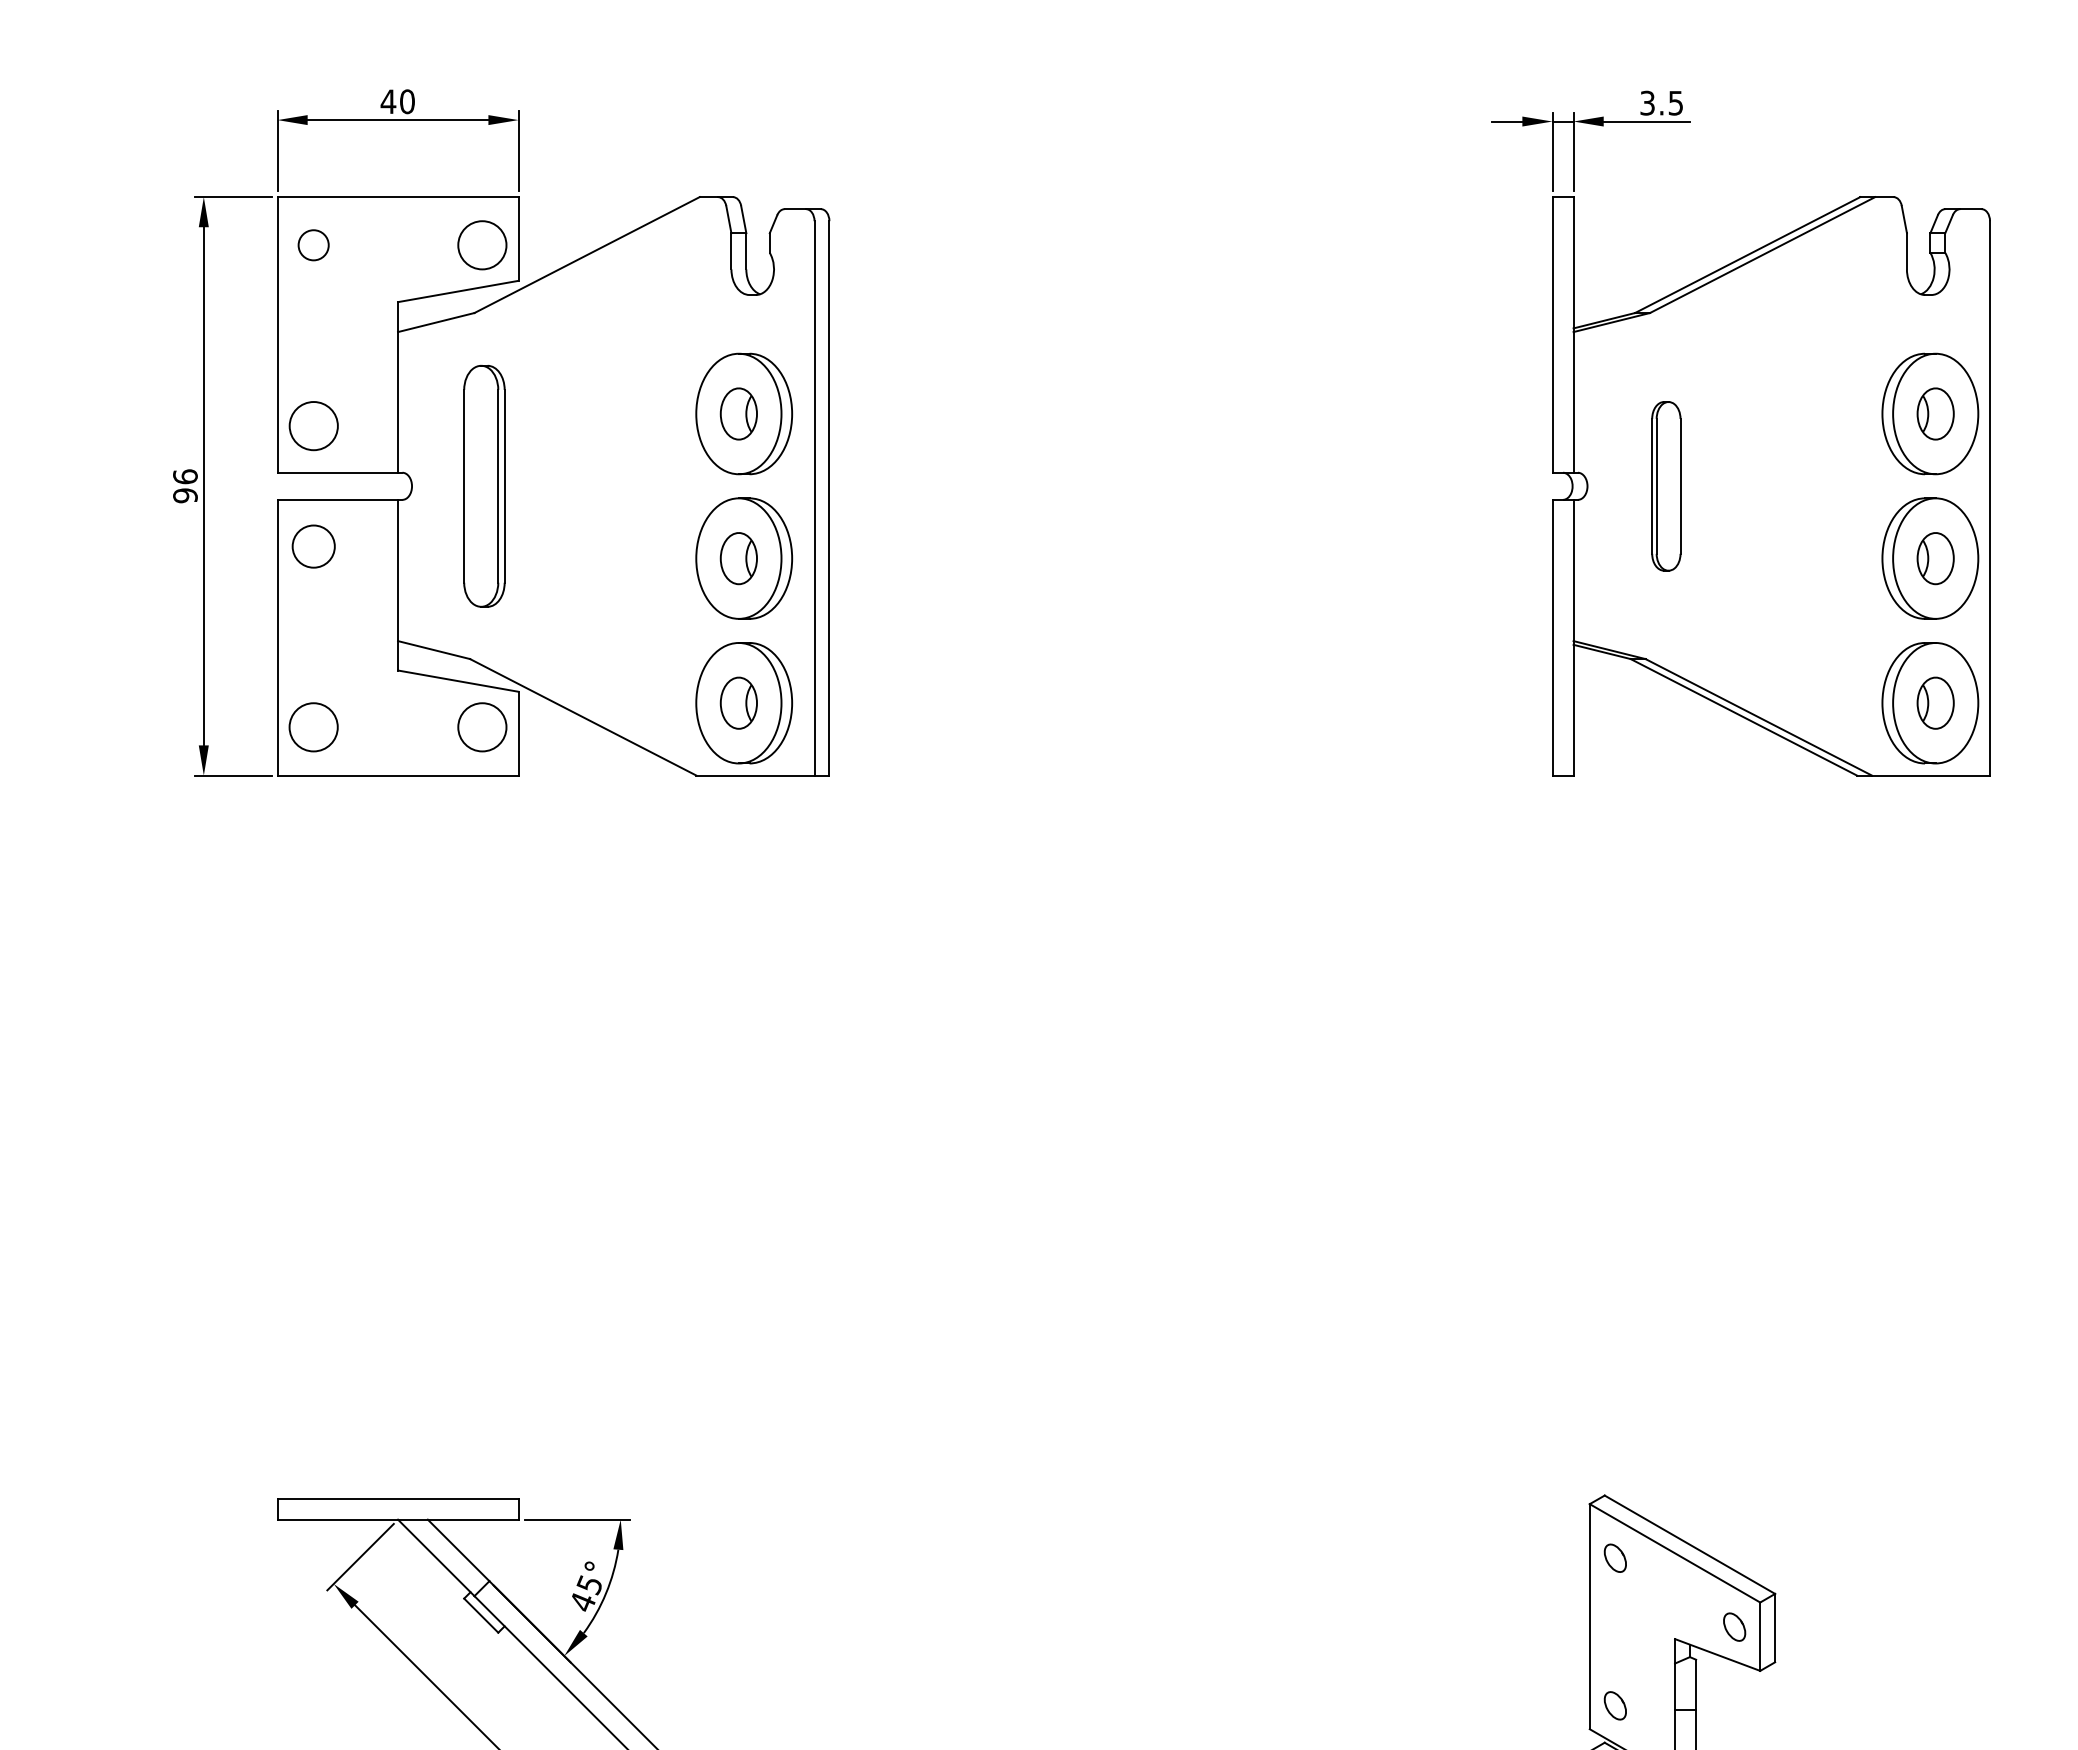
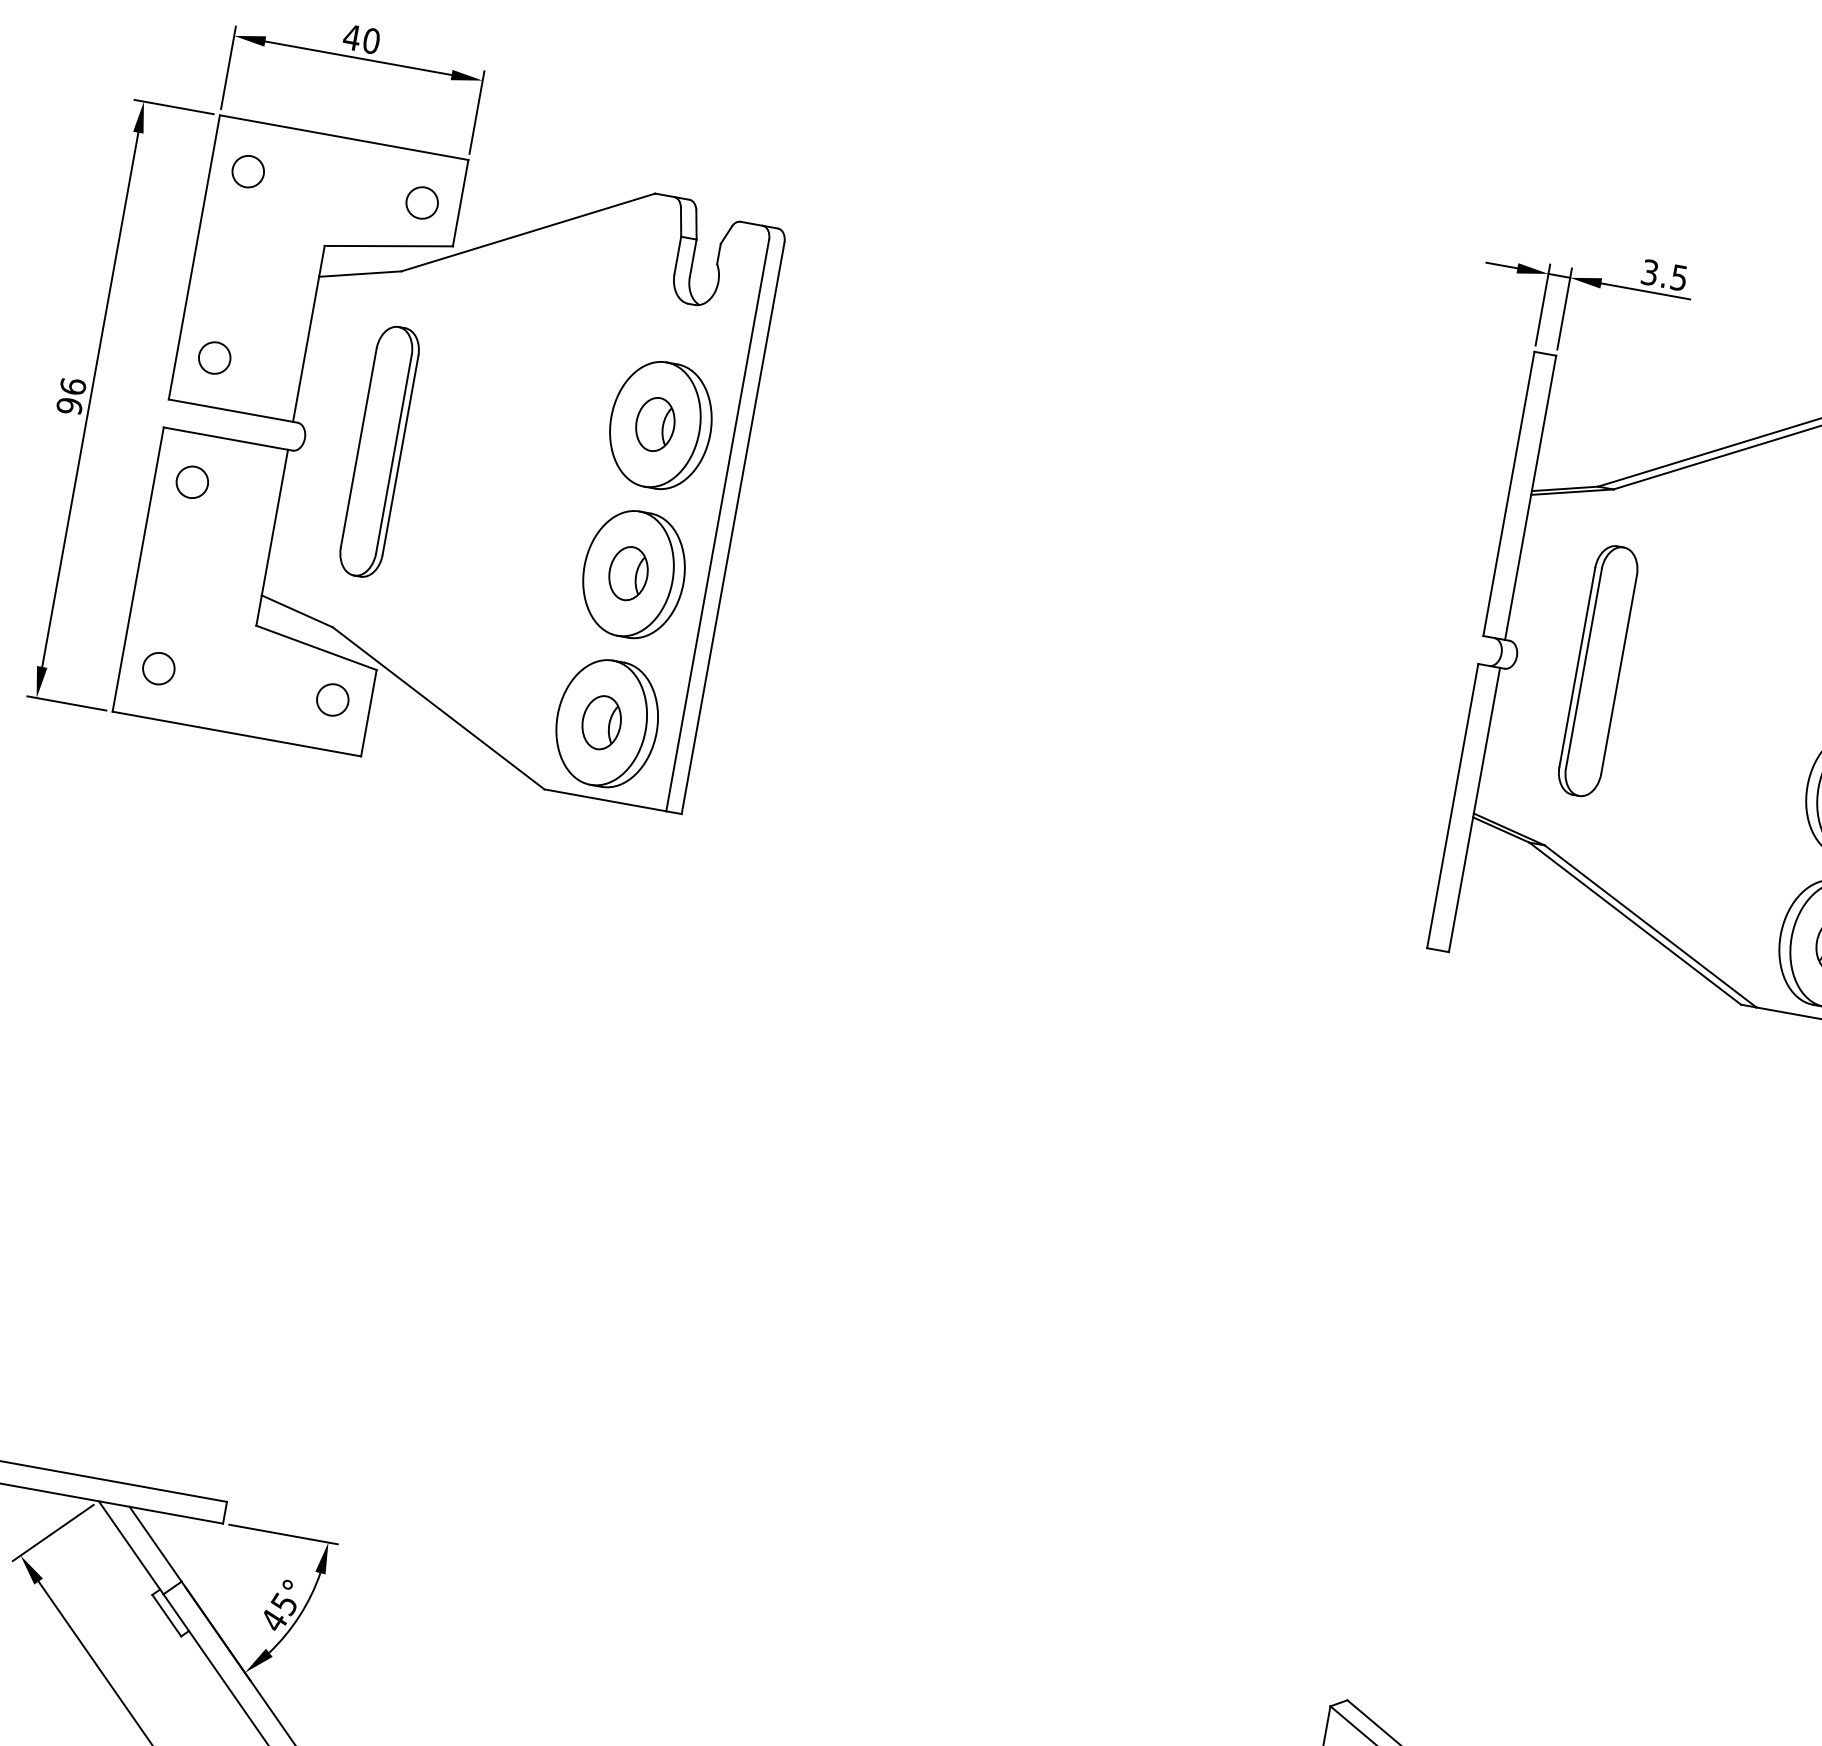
circle: (482, 245) -> (422, 203), size x0.62
circle: (313, 425) -> (214, 357), size x0.62
part: (1666, 486) -> (1598, 671), size x1.43
circle: (313, 546) -> (192, 482), size x0.71
circle: (313, 727) -> (158, 668), size x0.62
circle: (482, 727) -> (332, 700), size x0.62

